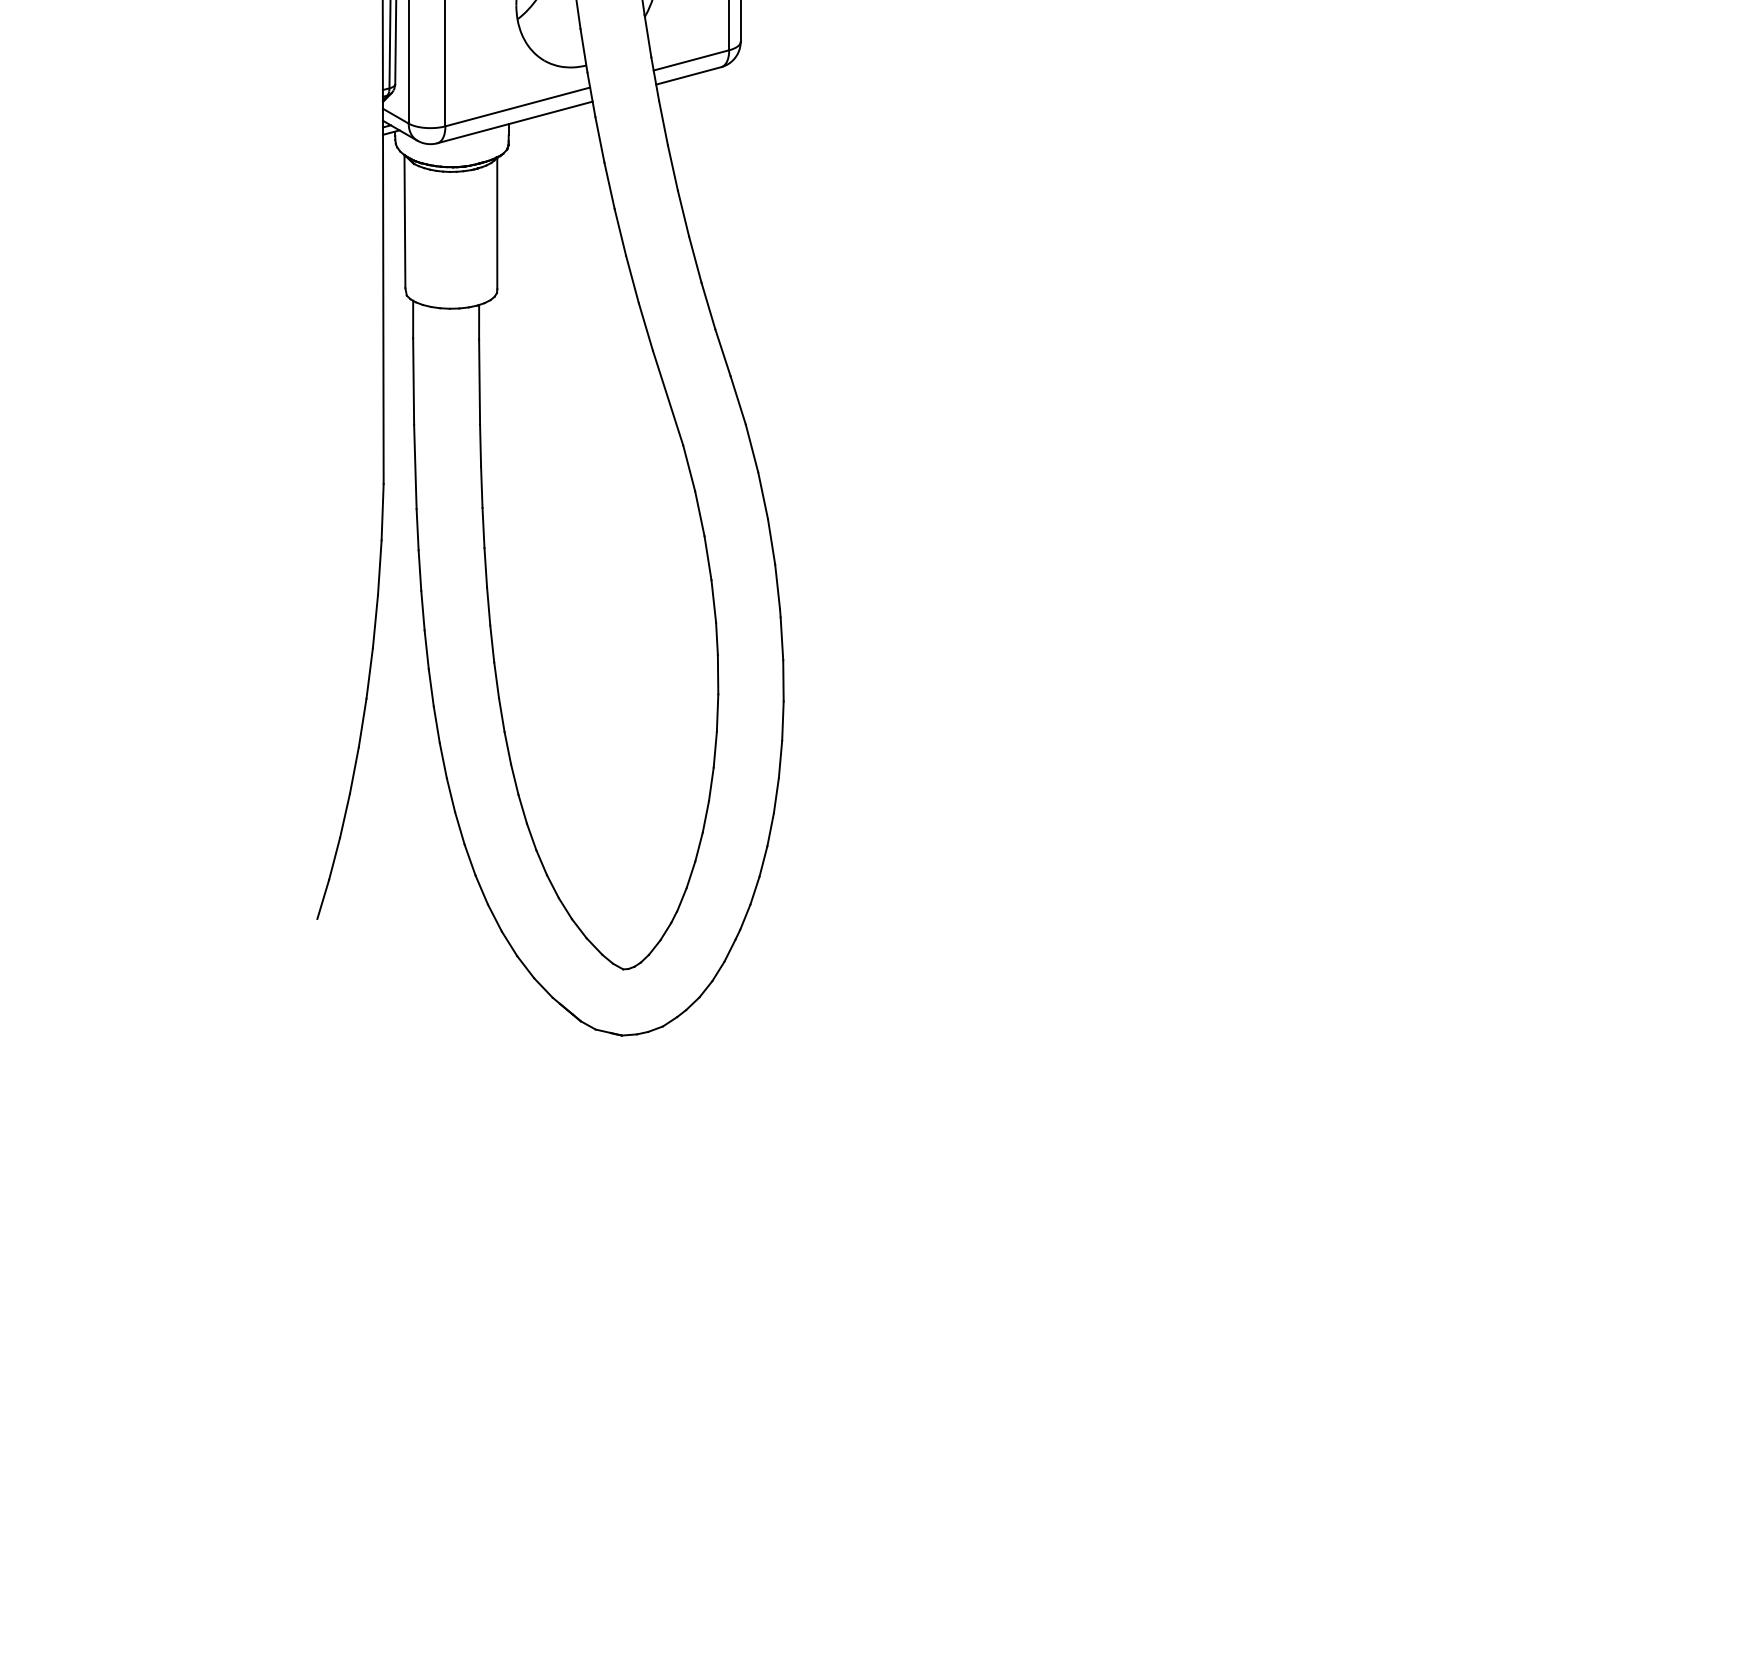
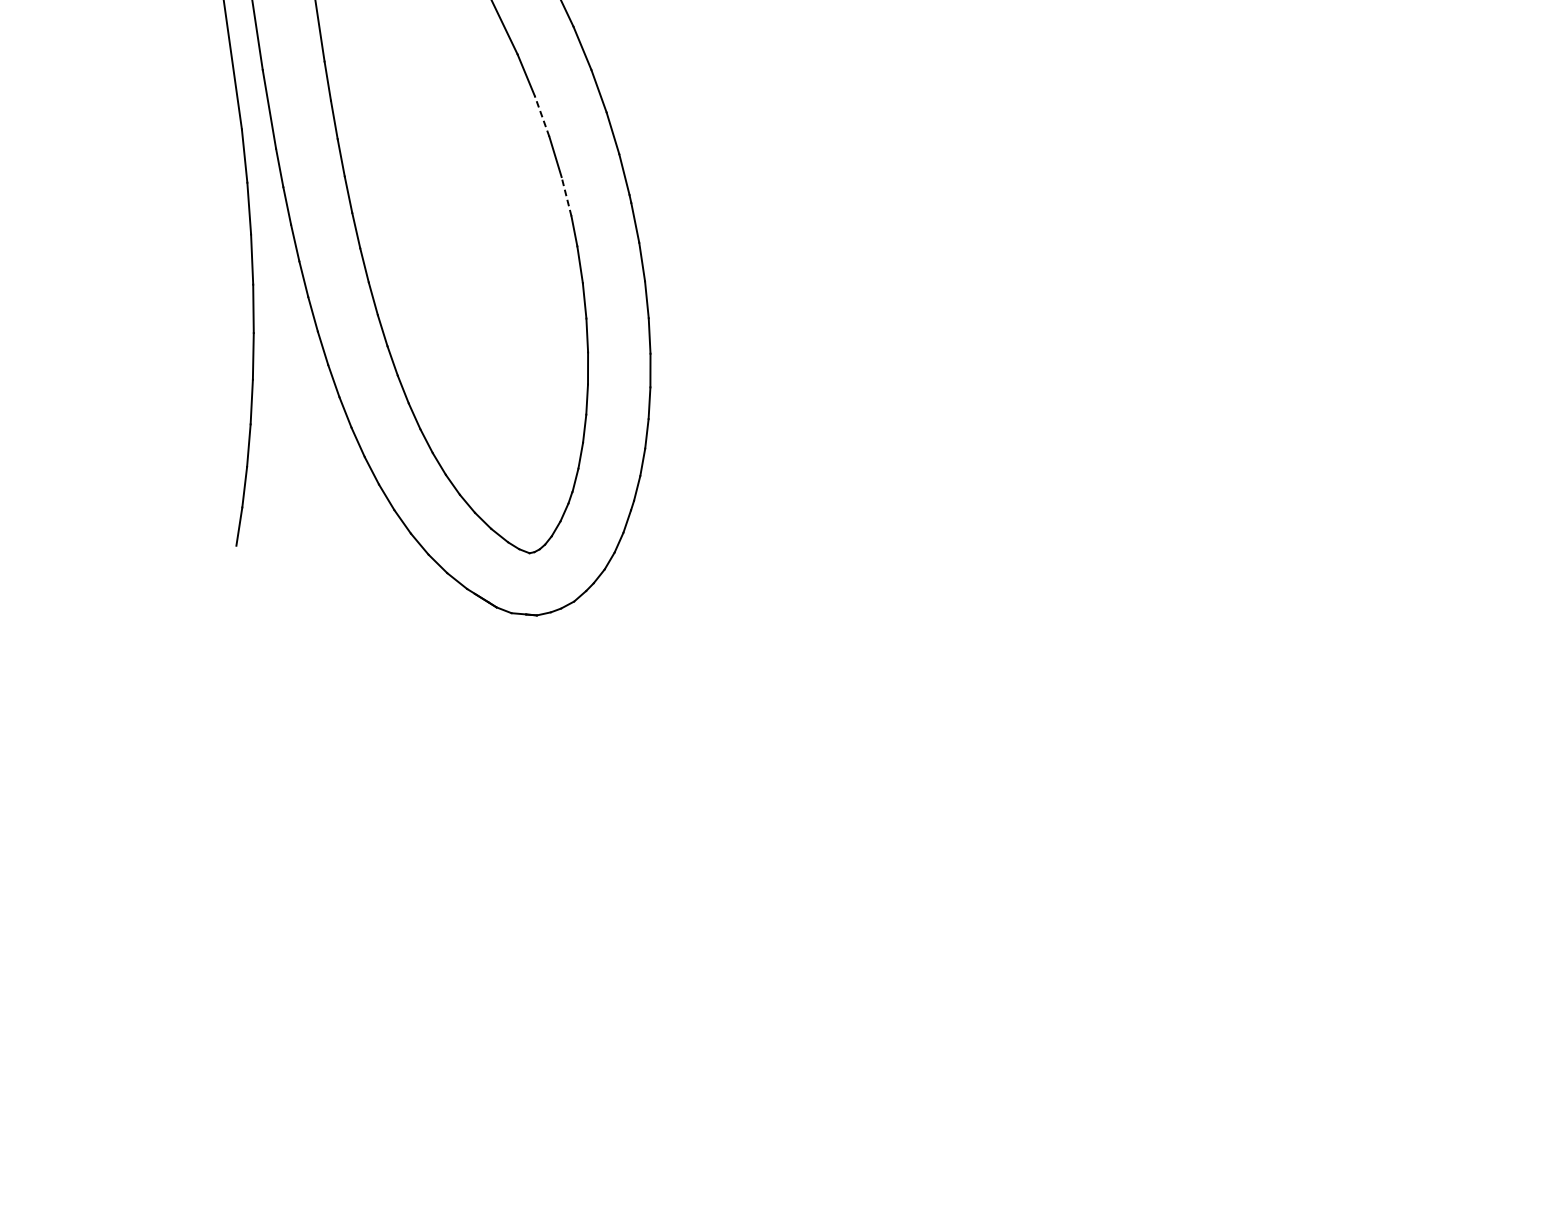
line: (699, 513) -> (541, 116), solid -> dashed
line: (713, 600) -> (566, 195), solid -> dashed

